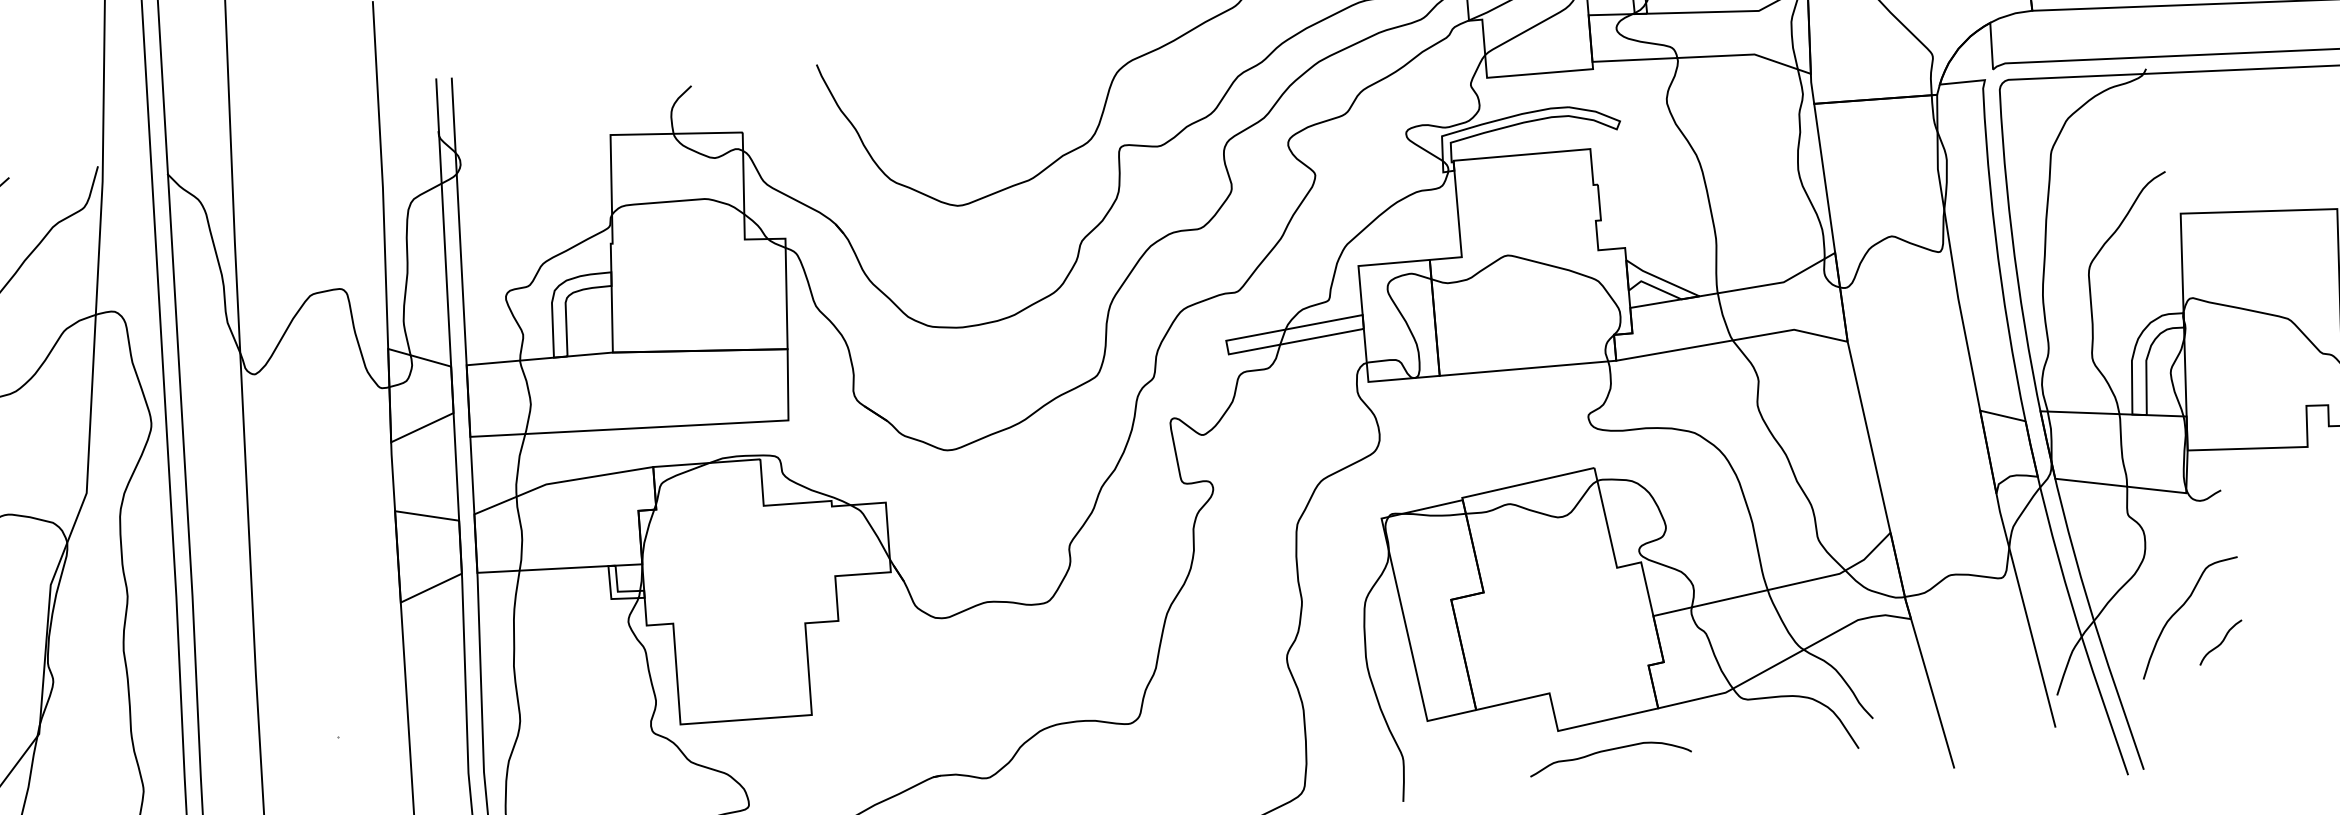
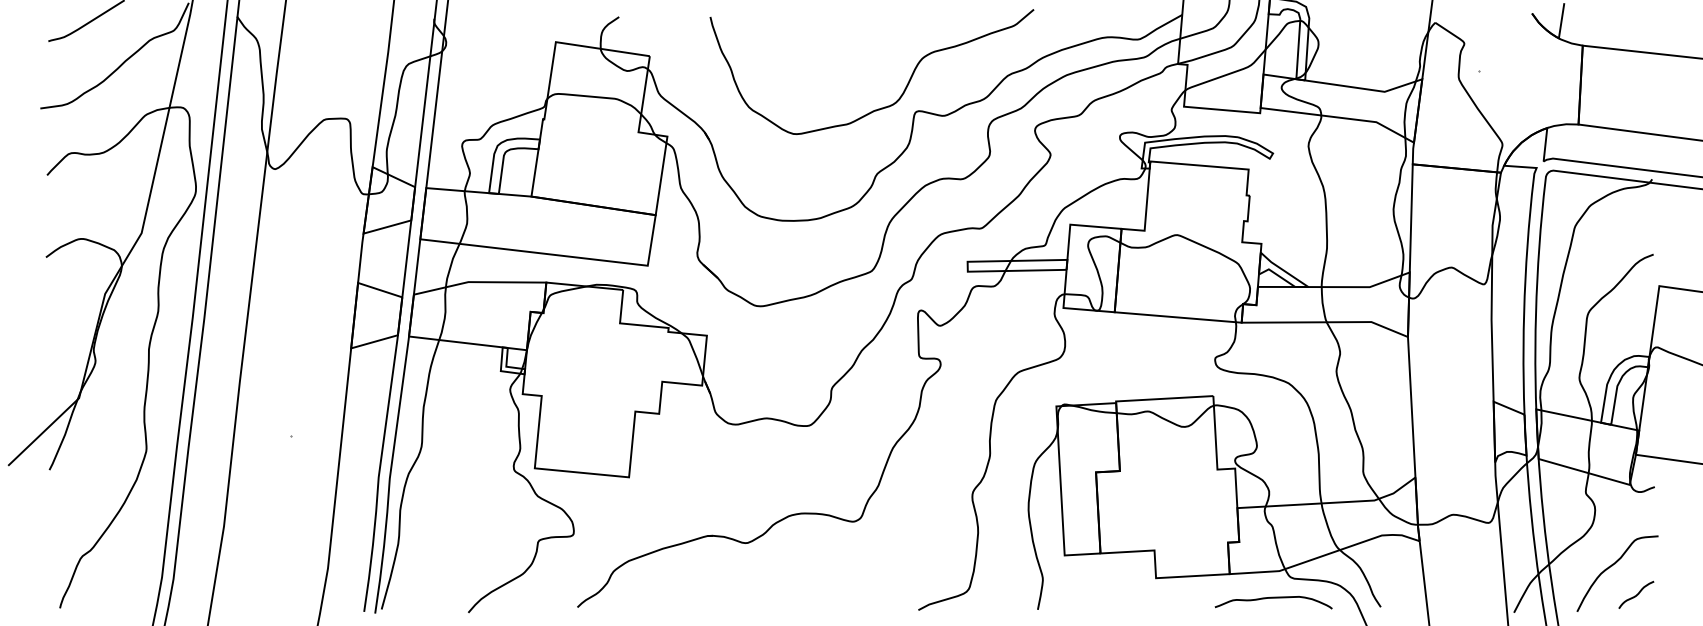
curve: (1608, 751) -> (1273, 598), moved

